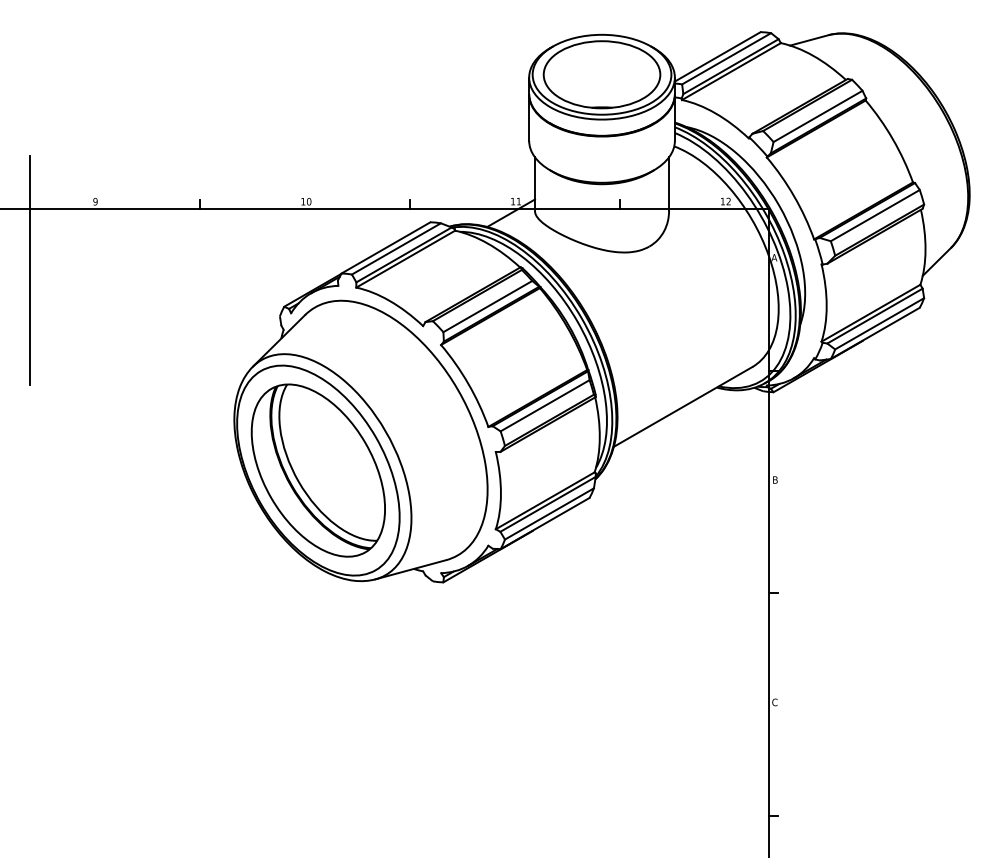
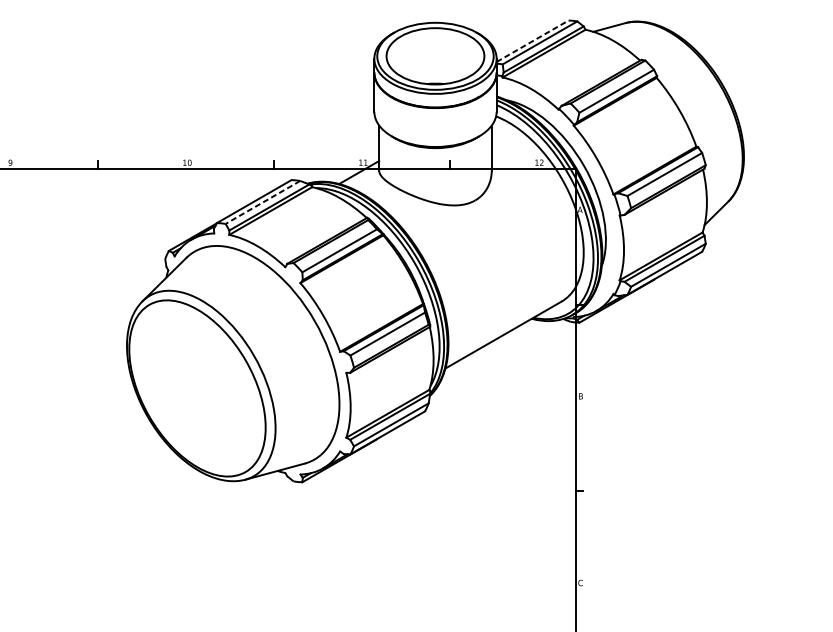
line: (718, 56) -> (533, 40), solid -> dashed
line: (396, 249) -> (263, 202), solid -> dashed
part: (317, 470) -> (196, 388), removed

